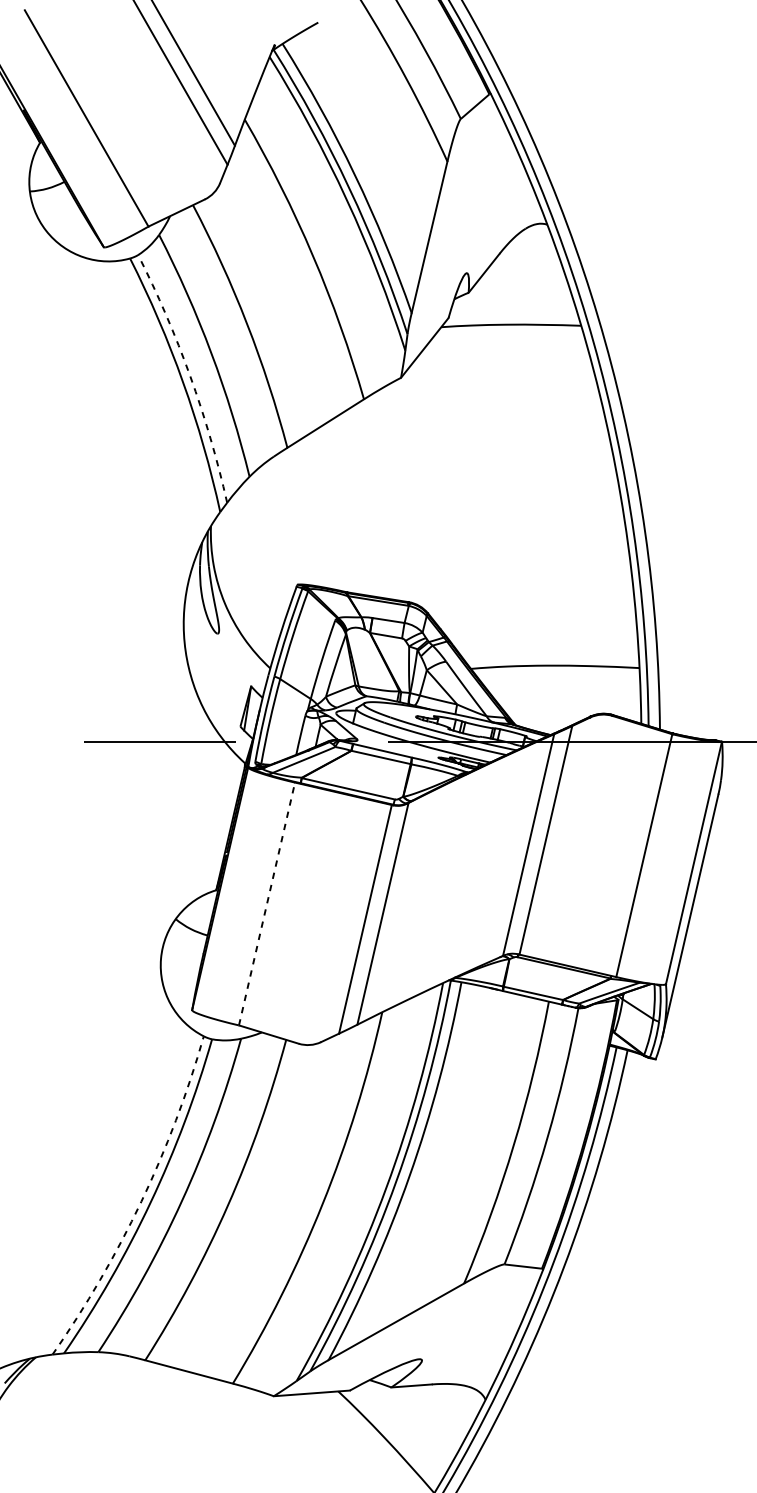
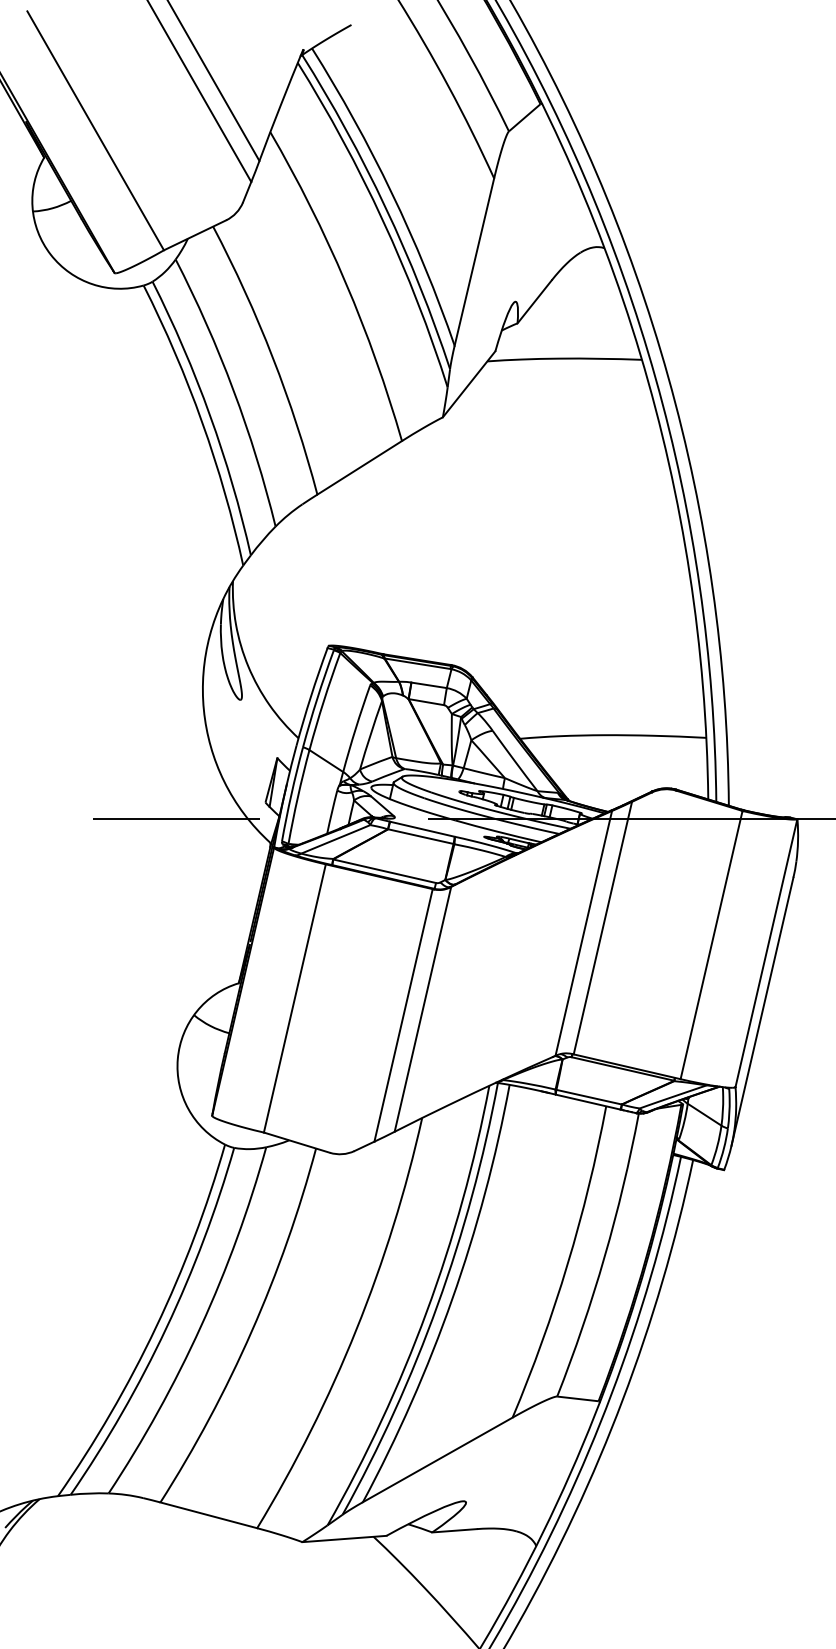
arc: (190, 376) -> (210, 415), dashed -> solid
line: (266, 904) -> (294, 998), dashed -> solid
arc: (141, 1201) -> (156, 1327), dashed -> solid

